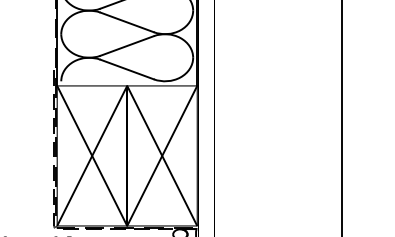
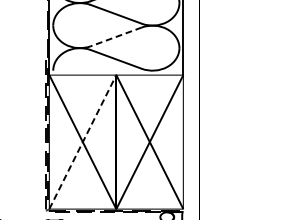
line: (126, 46) -> (115, 37), solid -> dashed
line: (92, 155) -> (83, 141), solid -> dashed

